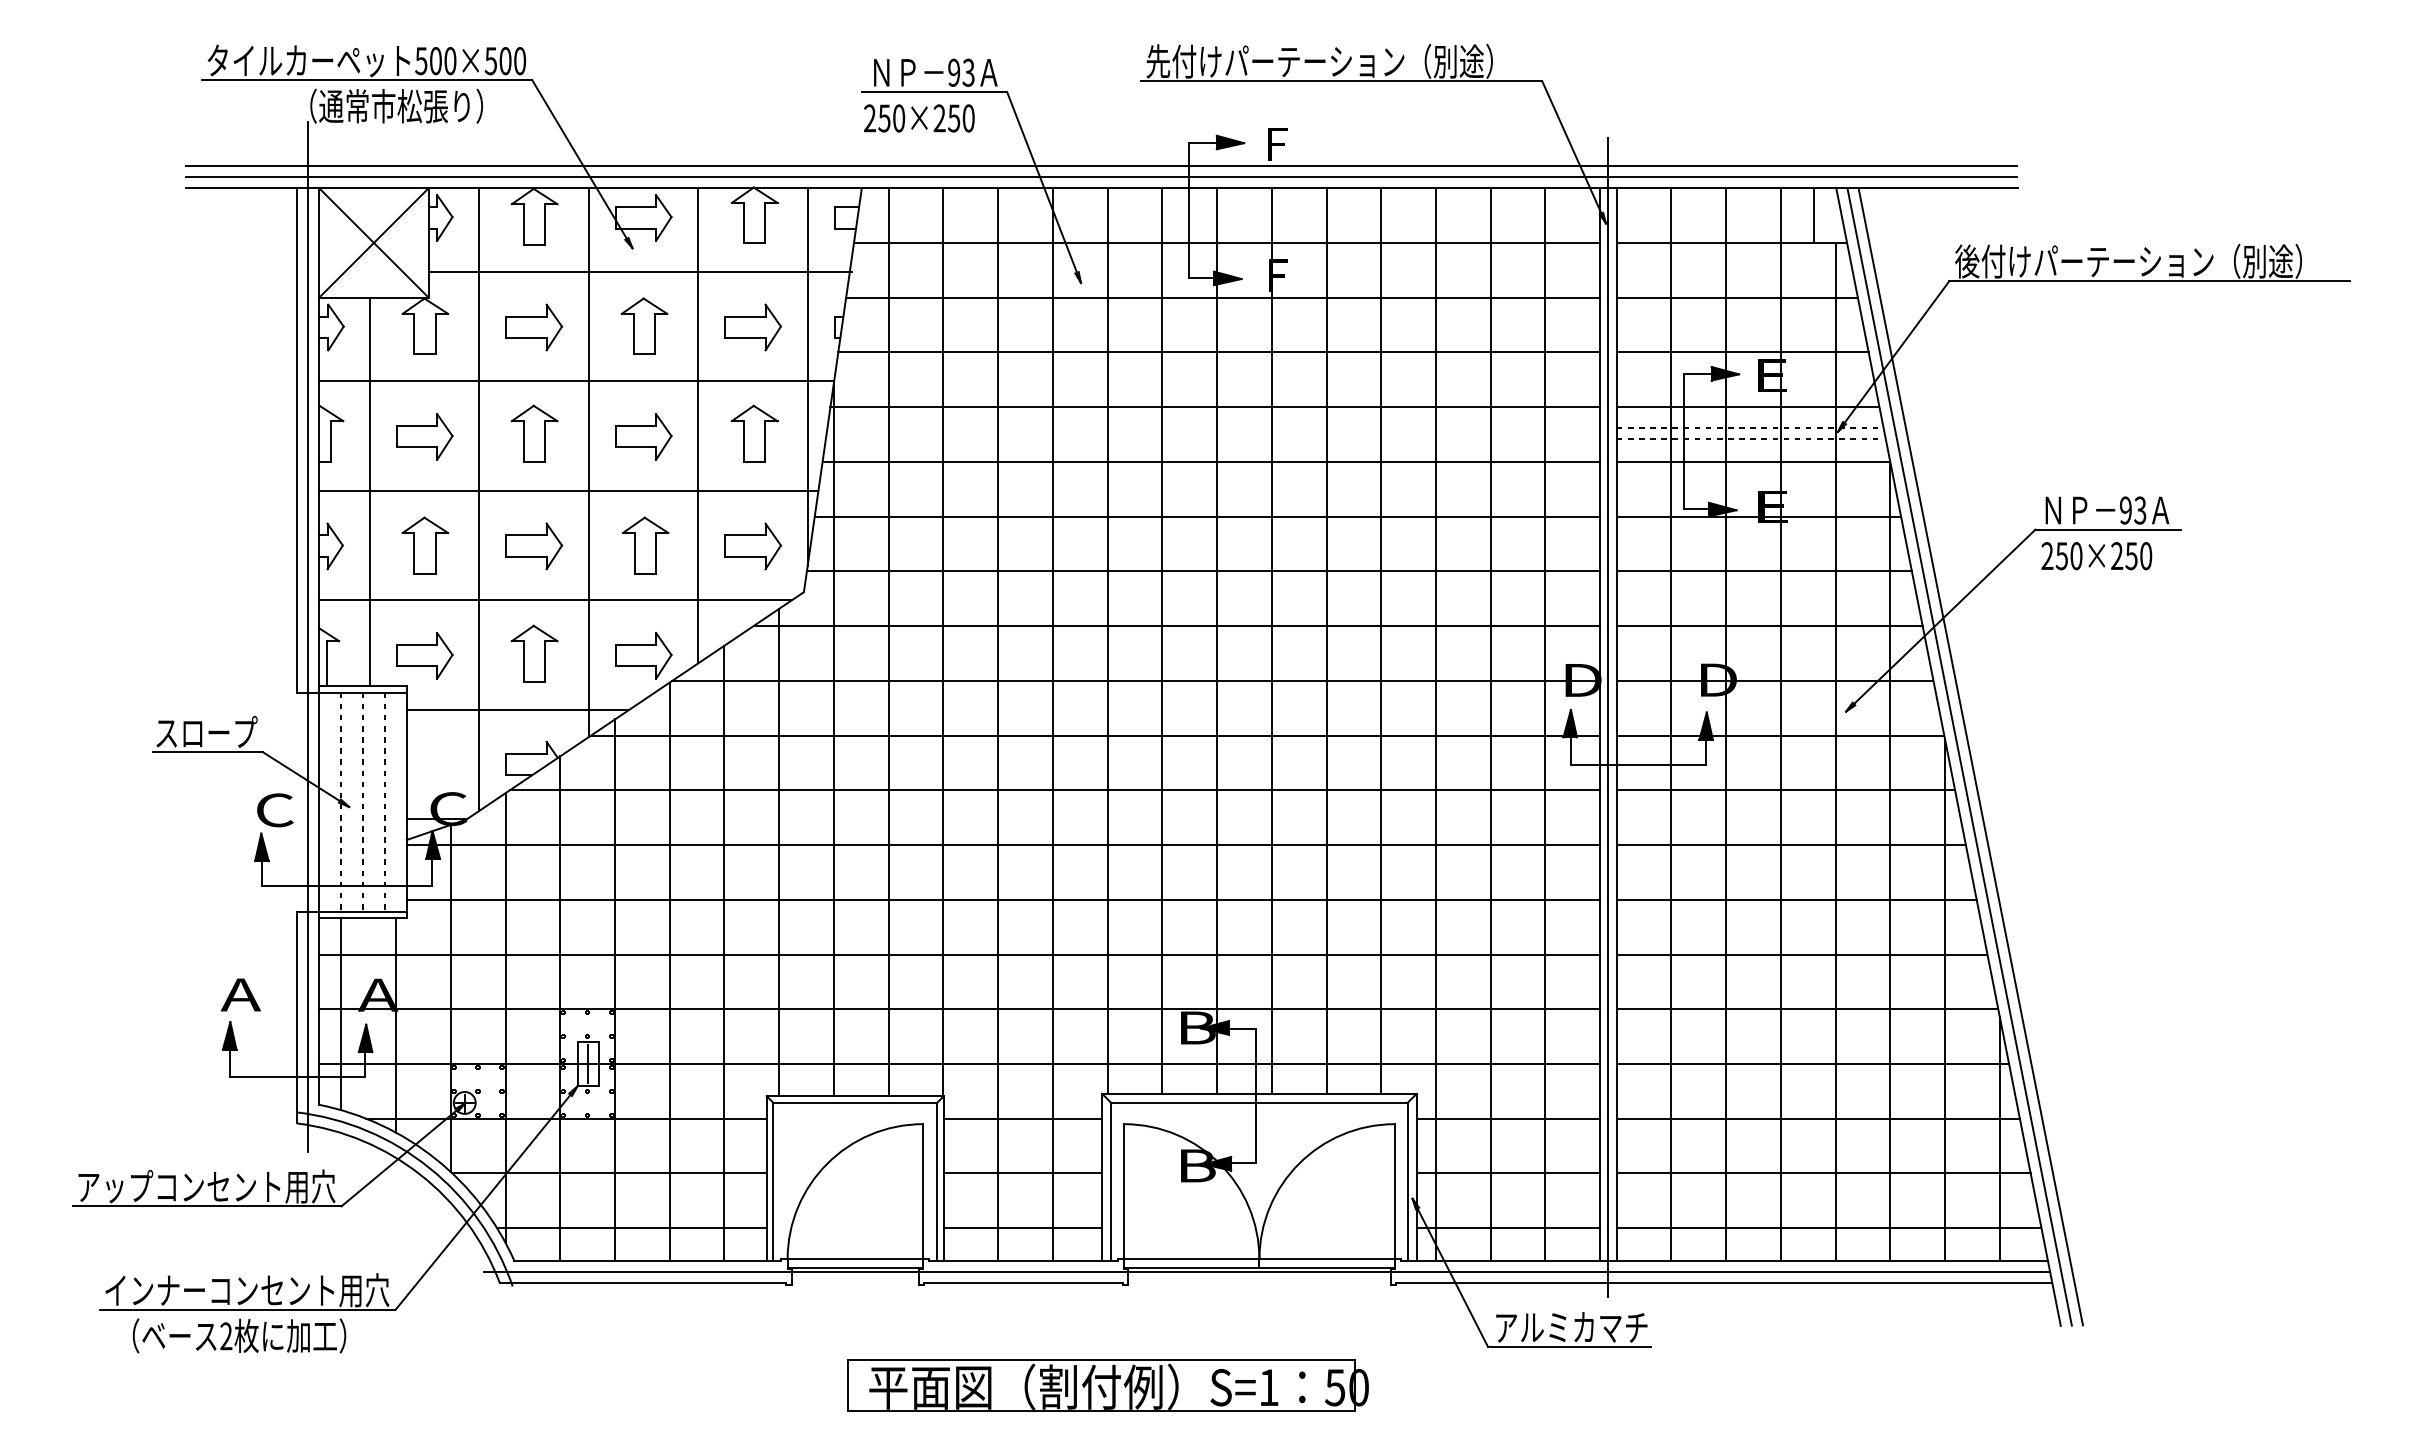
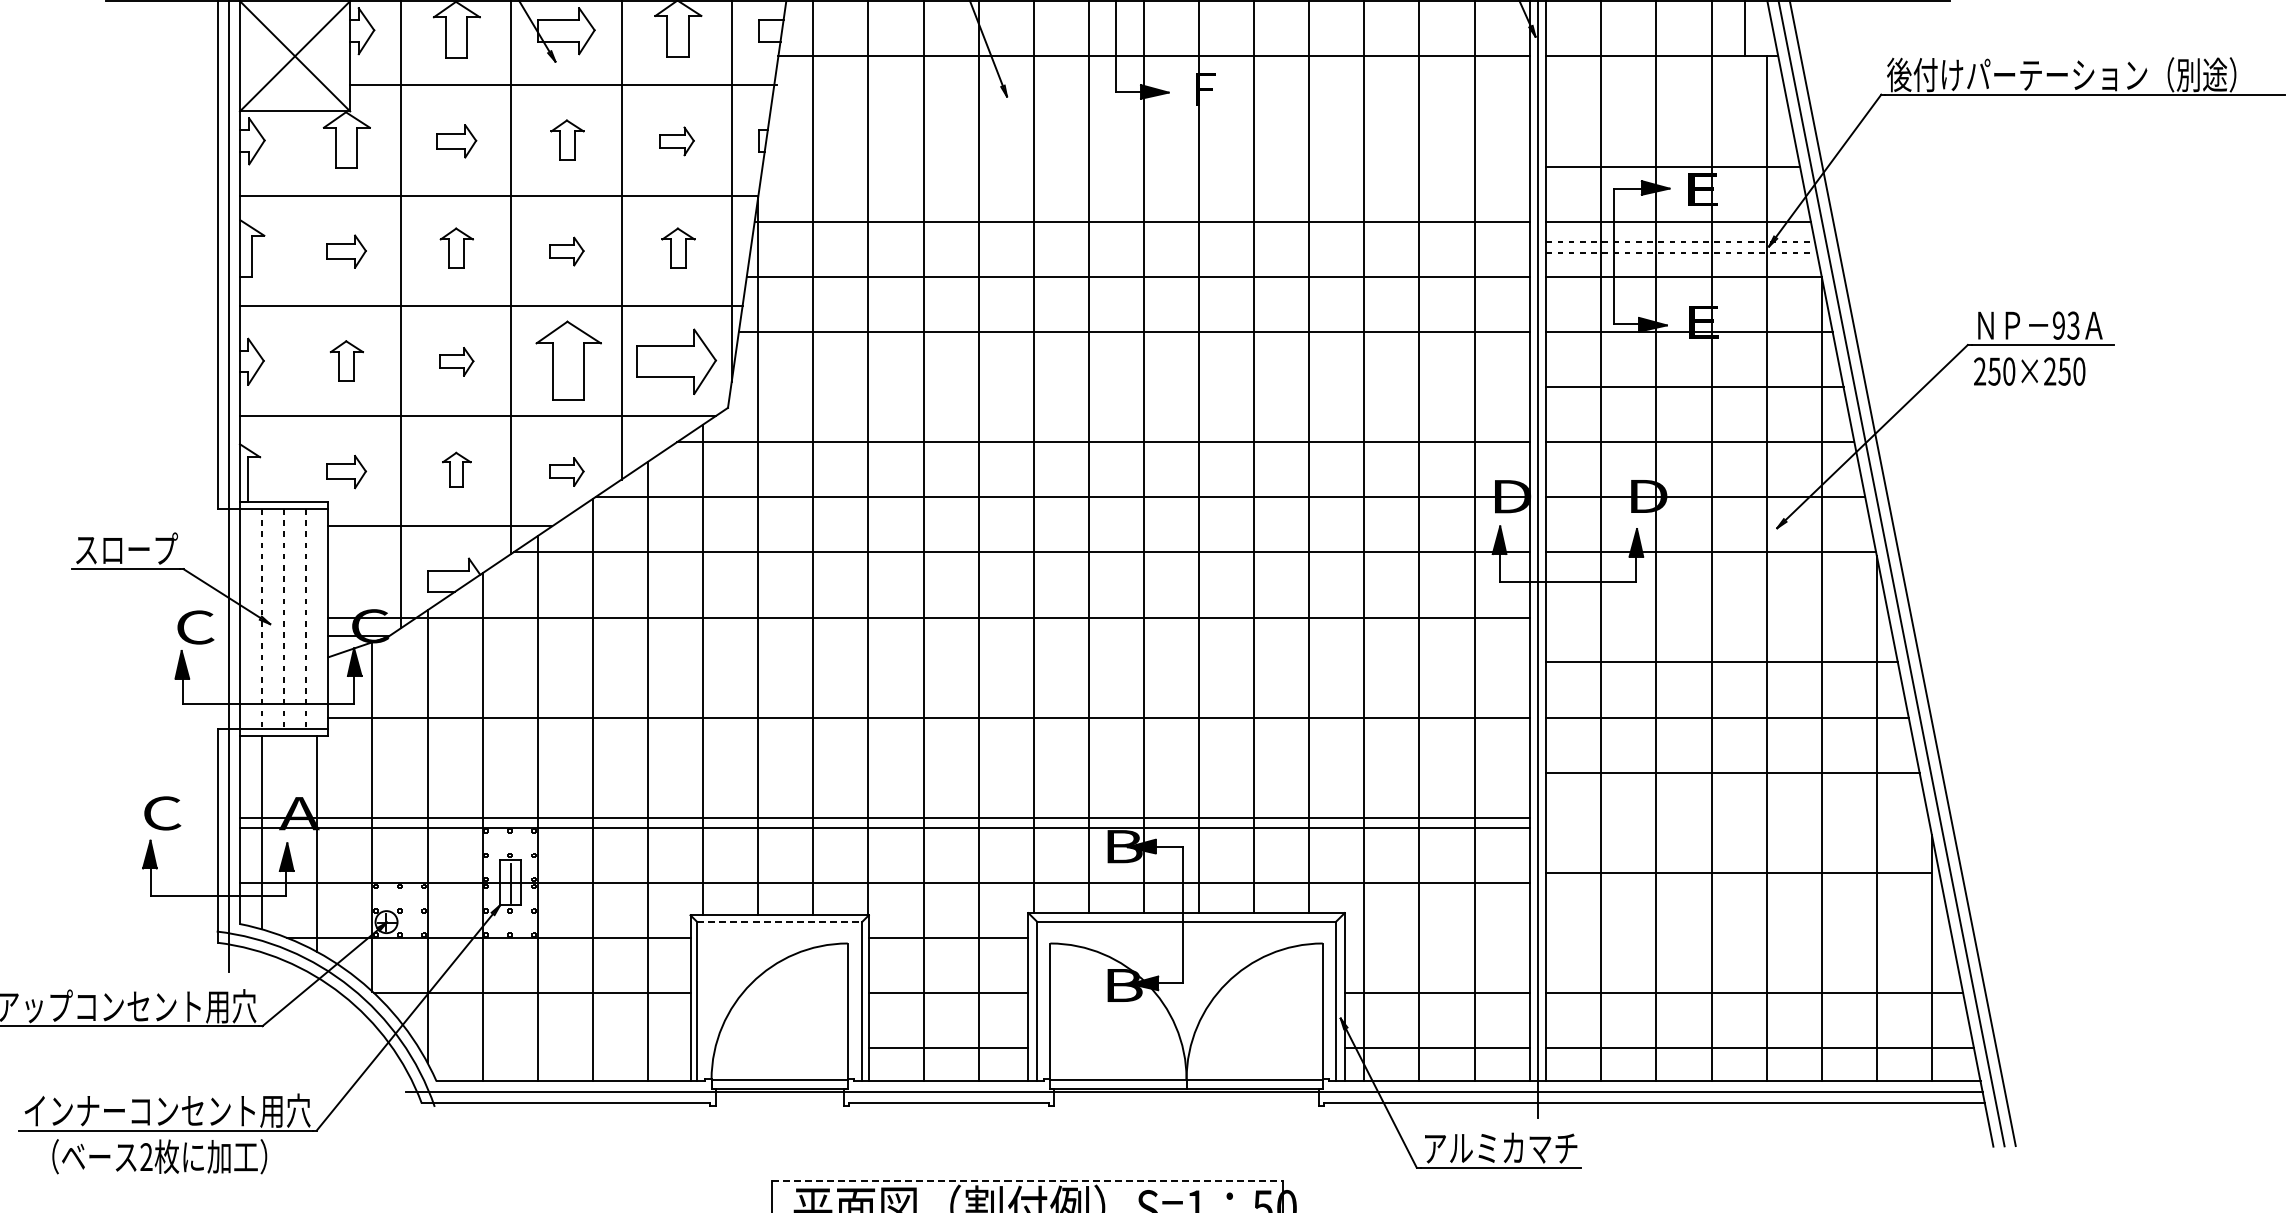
line: (1223, 297) -> (1150, 111), removed
line: (1736, 297) -> (1666, 111), removed
part: (644, 325) -> (567, 139), size x0.7
part: (534, 327) -> (456, 141), size x0.7
part: (753, 327) -> (677, 141), size x0.6
line: (1219, 352) -> (1146, 166), removed
part: (534, 433) -> (456, 248), size x0.7
part: (754, 433) -> (678, 248), size x0.7
part: (424, 436) -> (346, 251), size x0.7
part: (643, 436) -> (566, 251), size x0.6
line: (369, 491) -> (290, 306), removed
part: (425, 545) -> (347, 360), size x0.7
part: (645, 545) -> (568, 360), size x1.4
part: (534, 546) -> (456, 361), size x0.6
part: (753, 546) -> (677, 361), size x1.4
line: (1203, 571) -> (1130, 387), removed
part: (534, 653) -> (456, 469), size x0.6
part: (424, 655) -> (346, 471), size x0.7
part: (643, 655) -> (566, 471), size x0.6
line: (1054, 790) -> (980, 607), removed
line: (1785, 790) -> (1716, 607), removed
line: (1003, 845) -> (928, 618), moved
line: (959, 954) -> (884, 817), moved
text: (240, 994) -> (160, 812), A -> C
line: (1807, 1009) -> (1738, 873), moved
line: (1812, 1063) -> (1743, 882), removed
line: (855, 1102) -> (779, 921), solid -> dashed
line: (1508, 1118) -> (1437, 937), removed
line: (1817, 1118) -> (1748, 937), removed
line: (631, 1228) -> (554, 1048), removed
line: (1101, 1360) -> (1027, 1181), solid -> dashed

